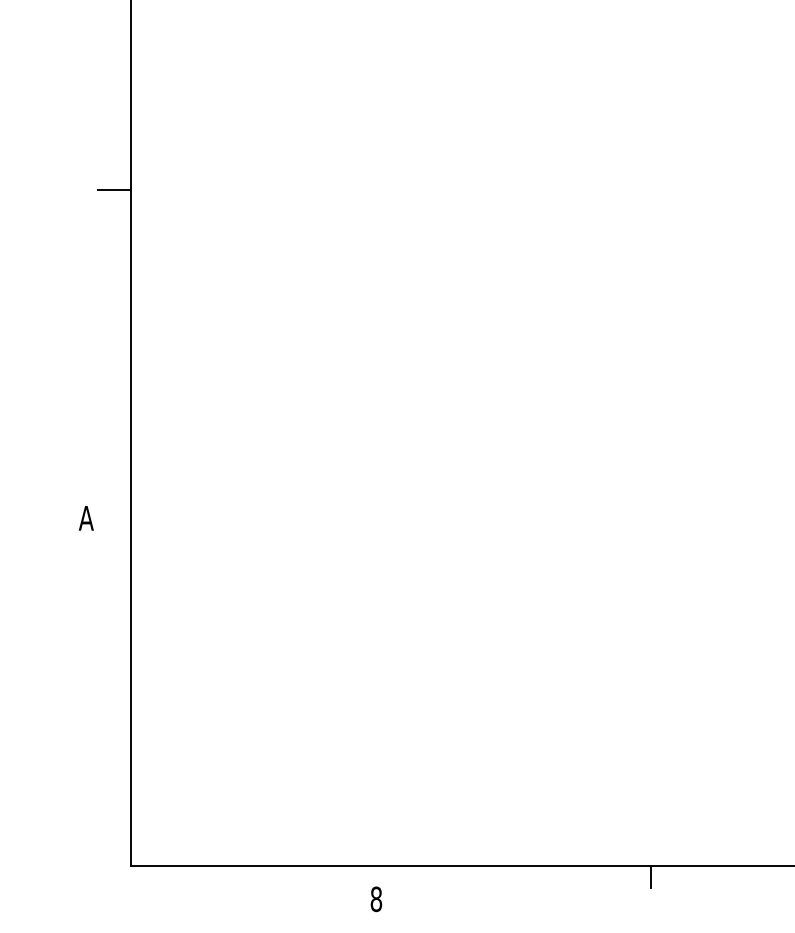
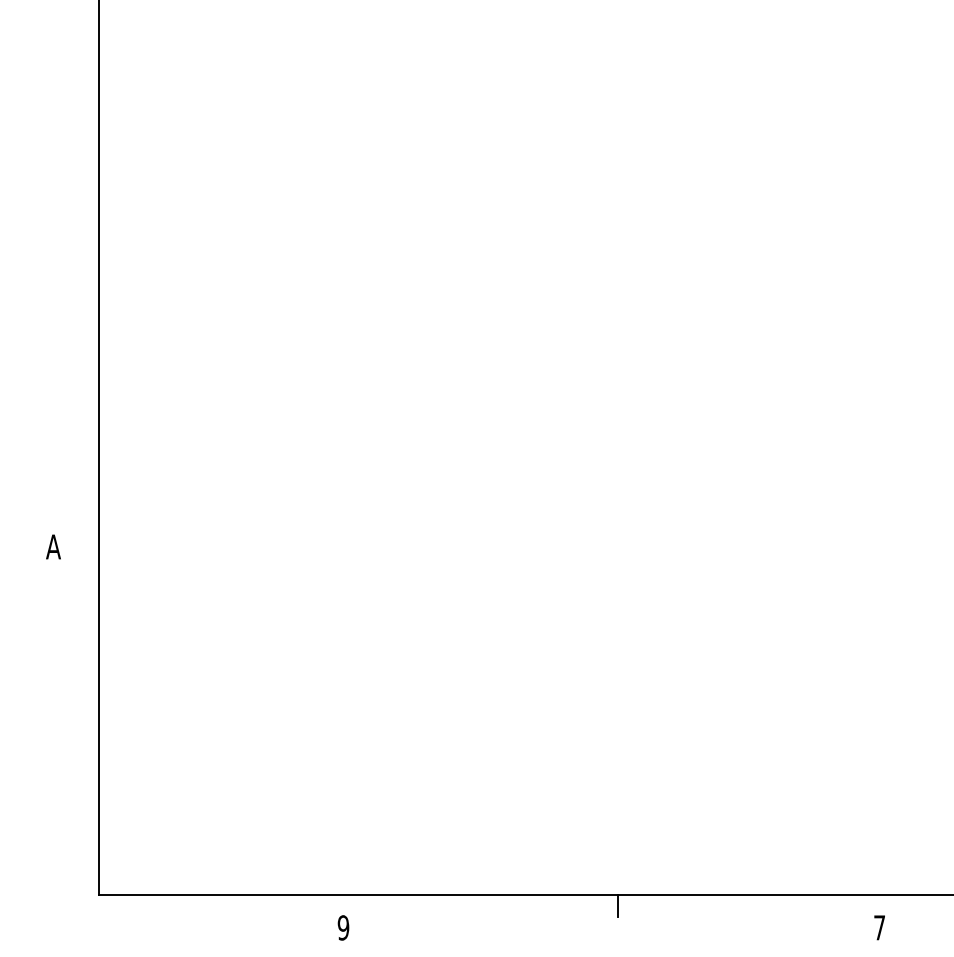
line: (114, 189) -> (81, 218), removed
text: (376, 898) -> (343, 927), 8 -> 9

